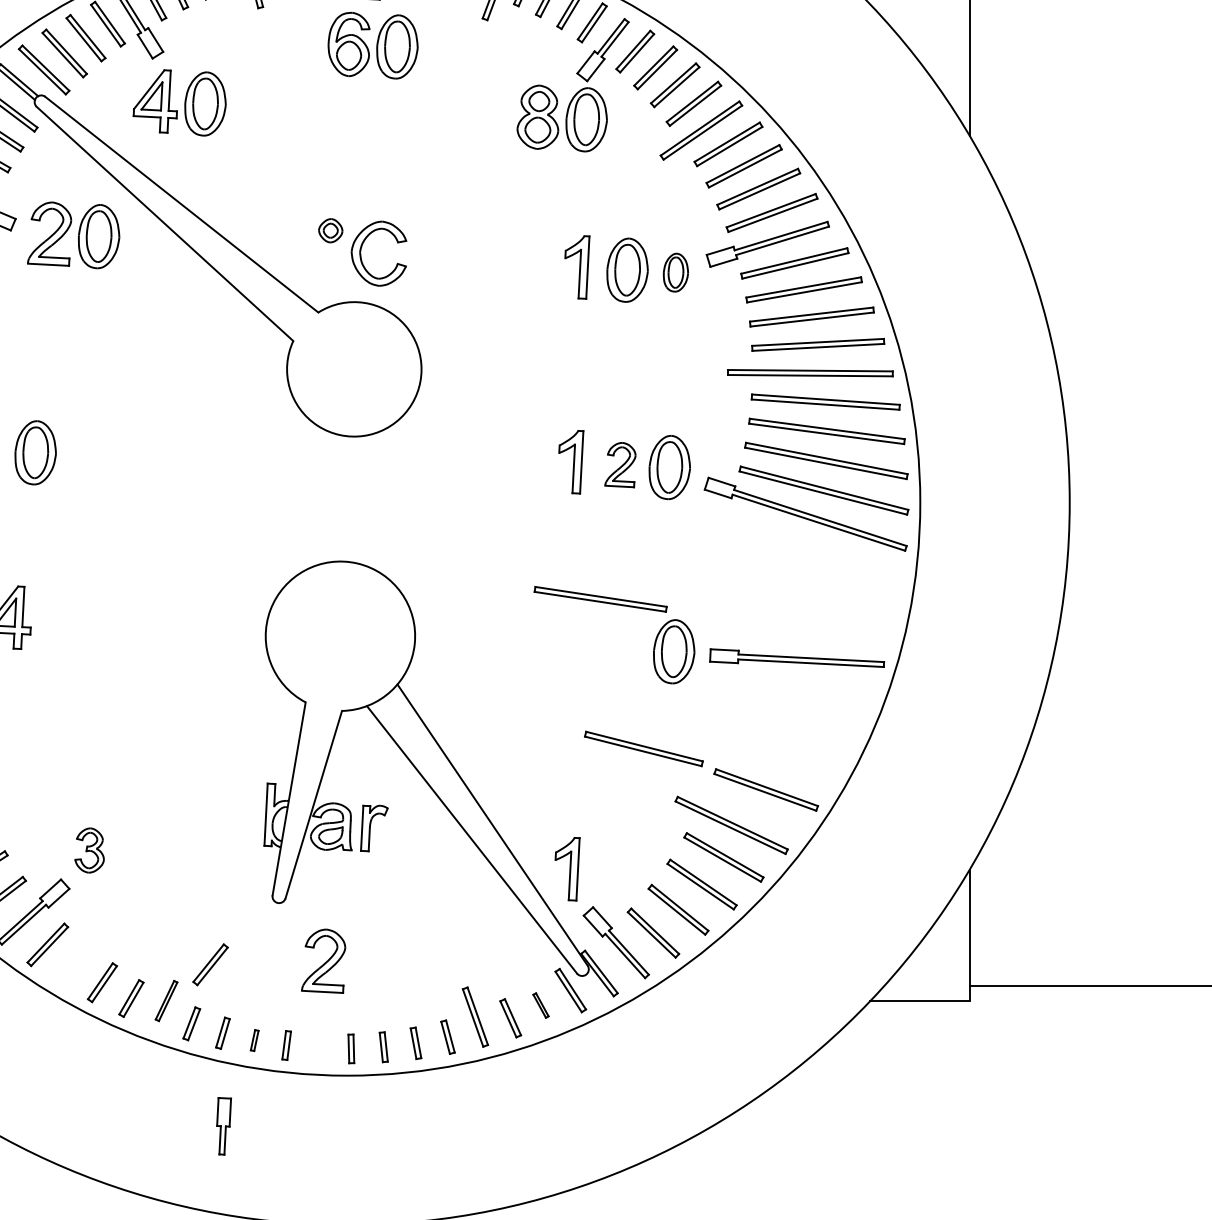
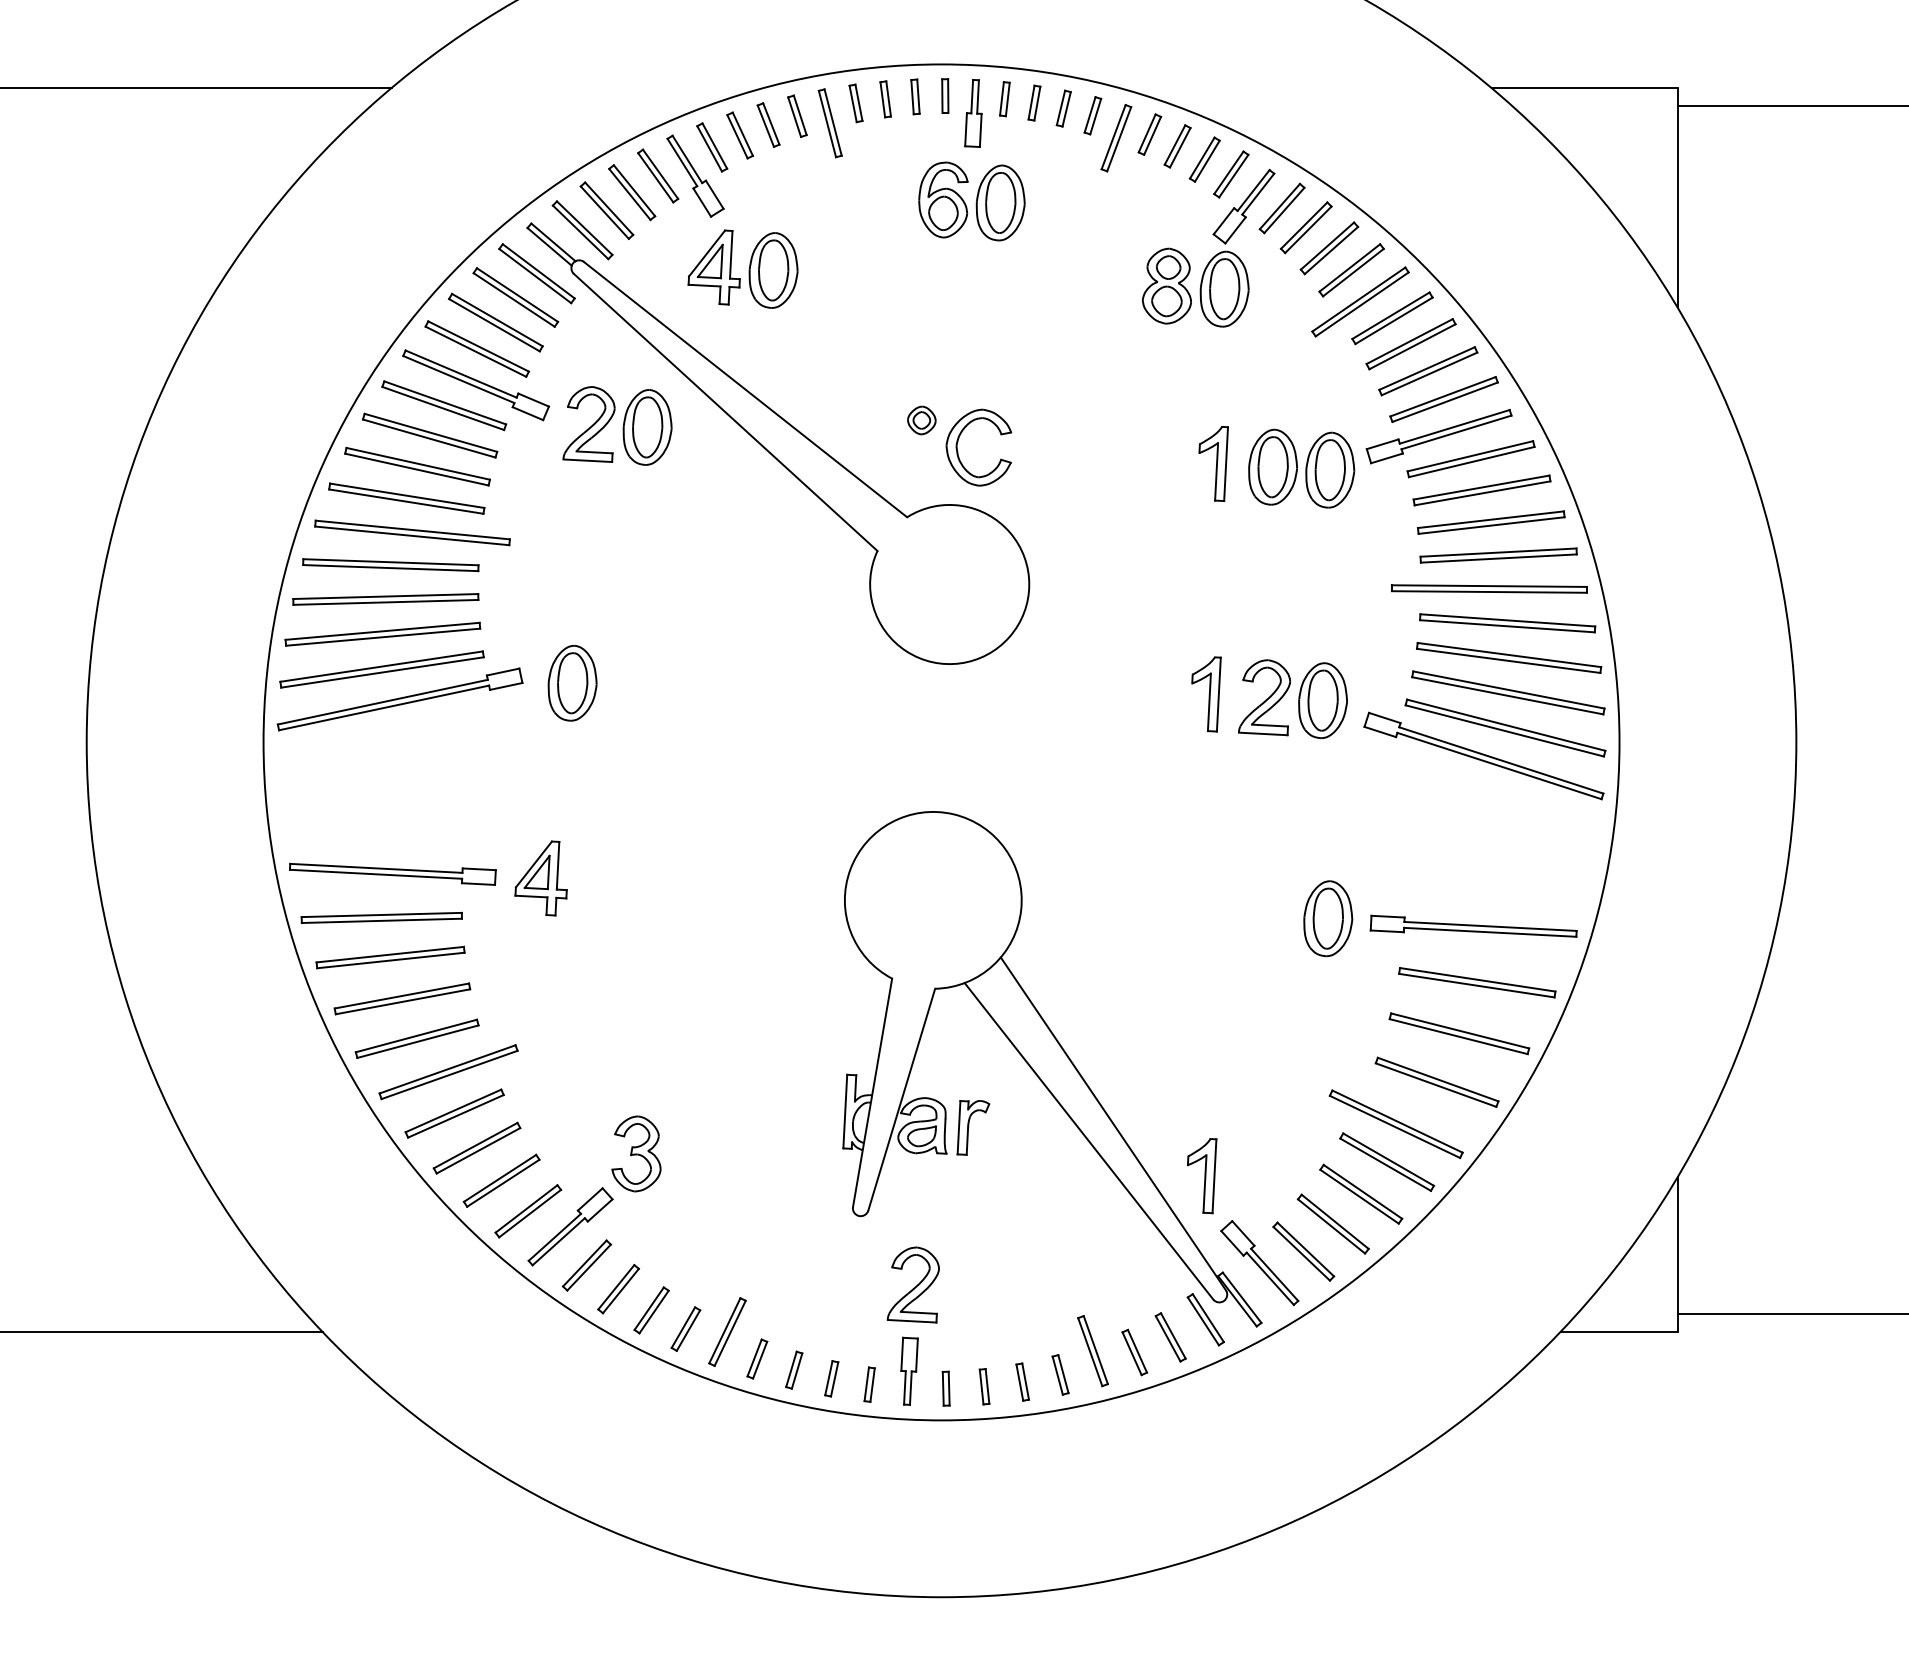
part: (676, 272) -> (1330, 469), size x1.67
part: (620, 464) -> (1264, 697), size x1.43
part: (600, 599) -> (1477, 982), moved
part: (643, 748) -> (1459, 1033), moved
part: (89, 850) -> (636, 1153), size x1.43
part: (210, 965) -> (618, 1289), moved
part: (166, 1000) -> (727, 1331), size x1.43
part: (540, 1005) -> (1170, 1337), size x1.67
part: (254, 1040) -> (831, 1378), size x1.43
part: (224, 1125) -> (909, 1370), moved

